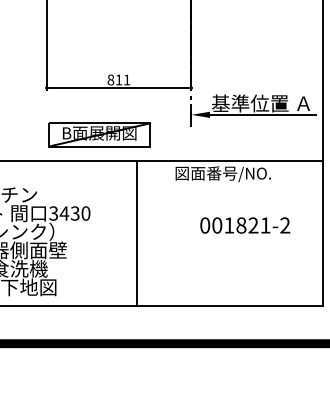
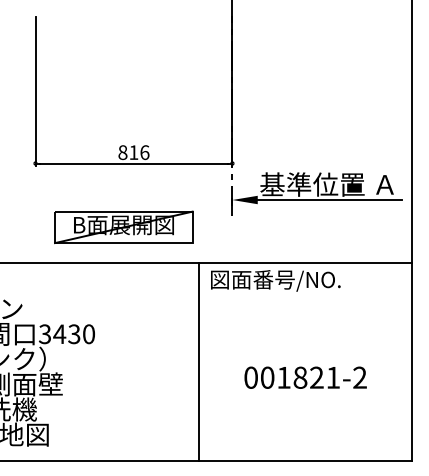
text: (126, 79) -> (144, 151), 811 -> 816
part: (99, 134) -> (123, 226), moved
text: (245, 225) -> (305, 377), moved
line: (137, 233) -> (199, 361), moved

